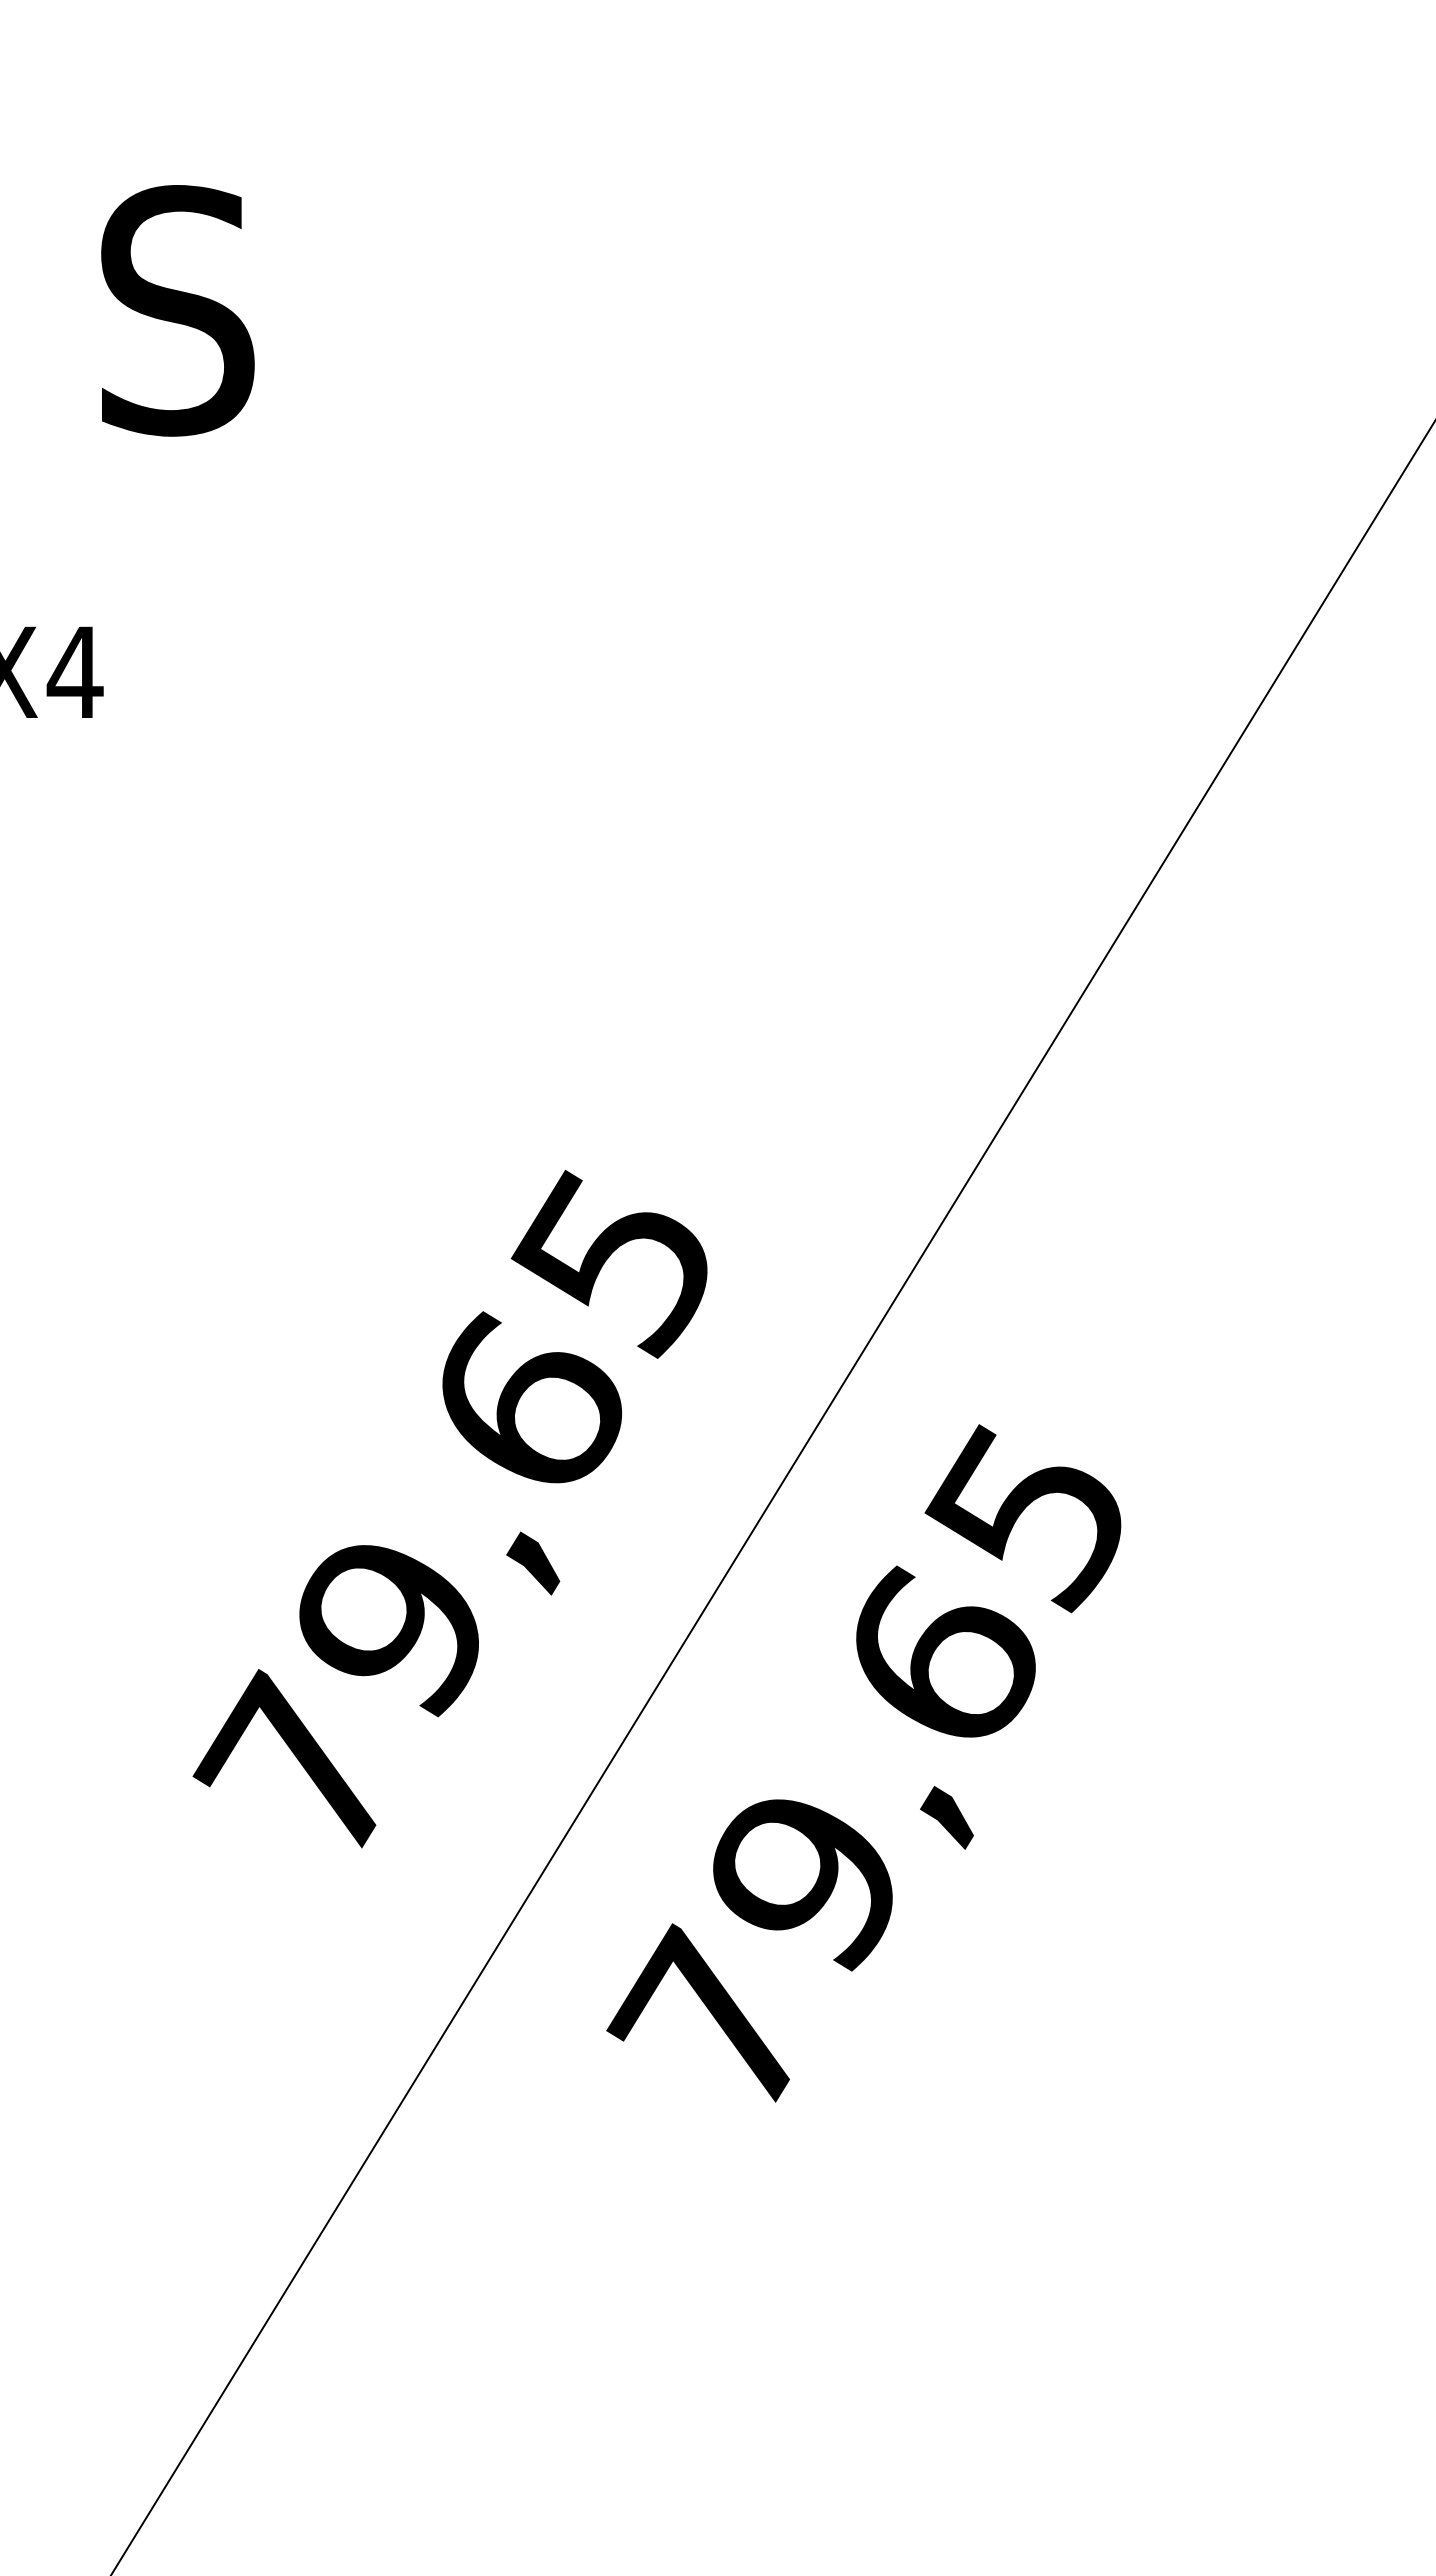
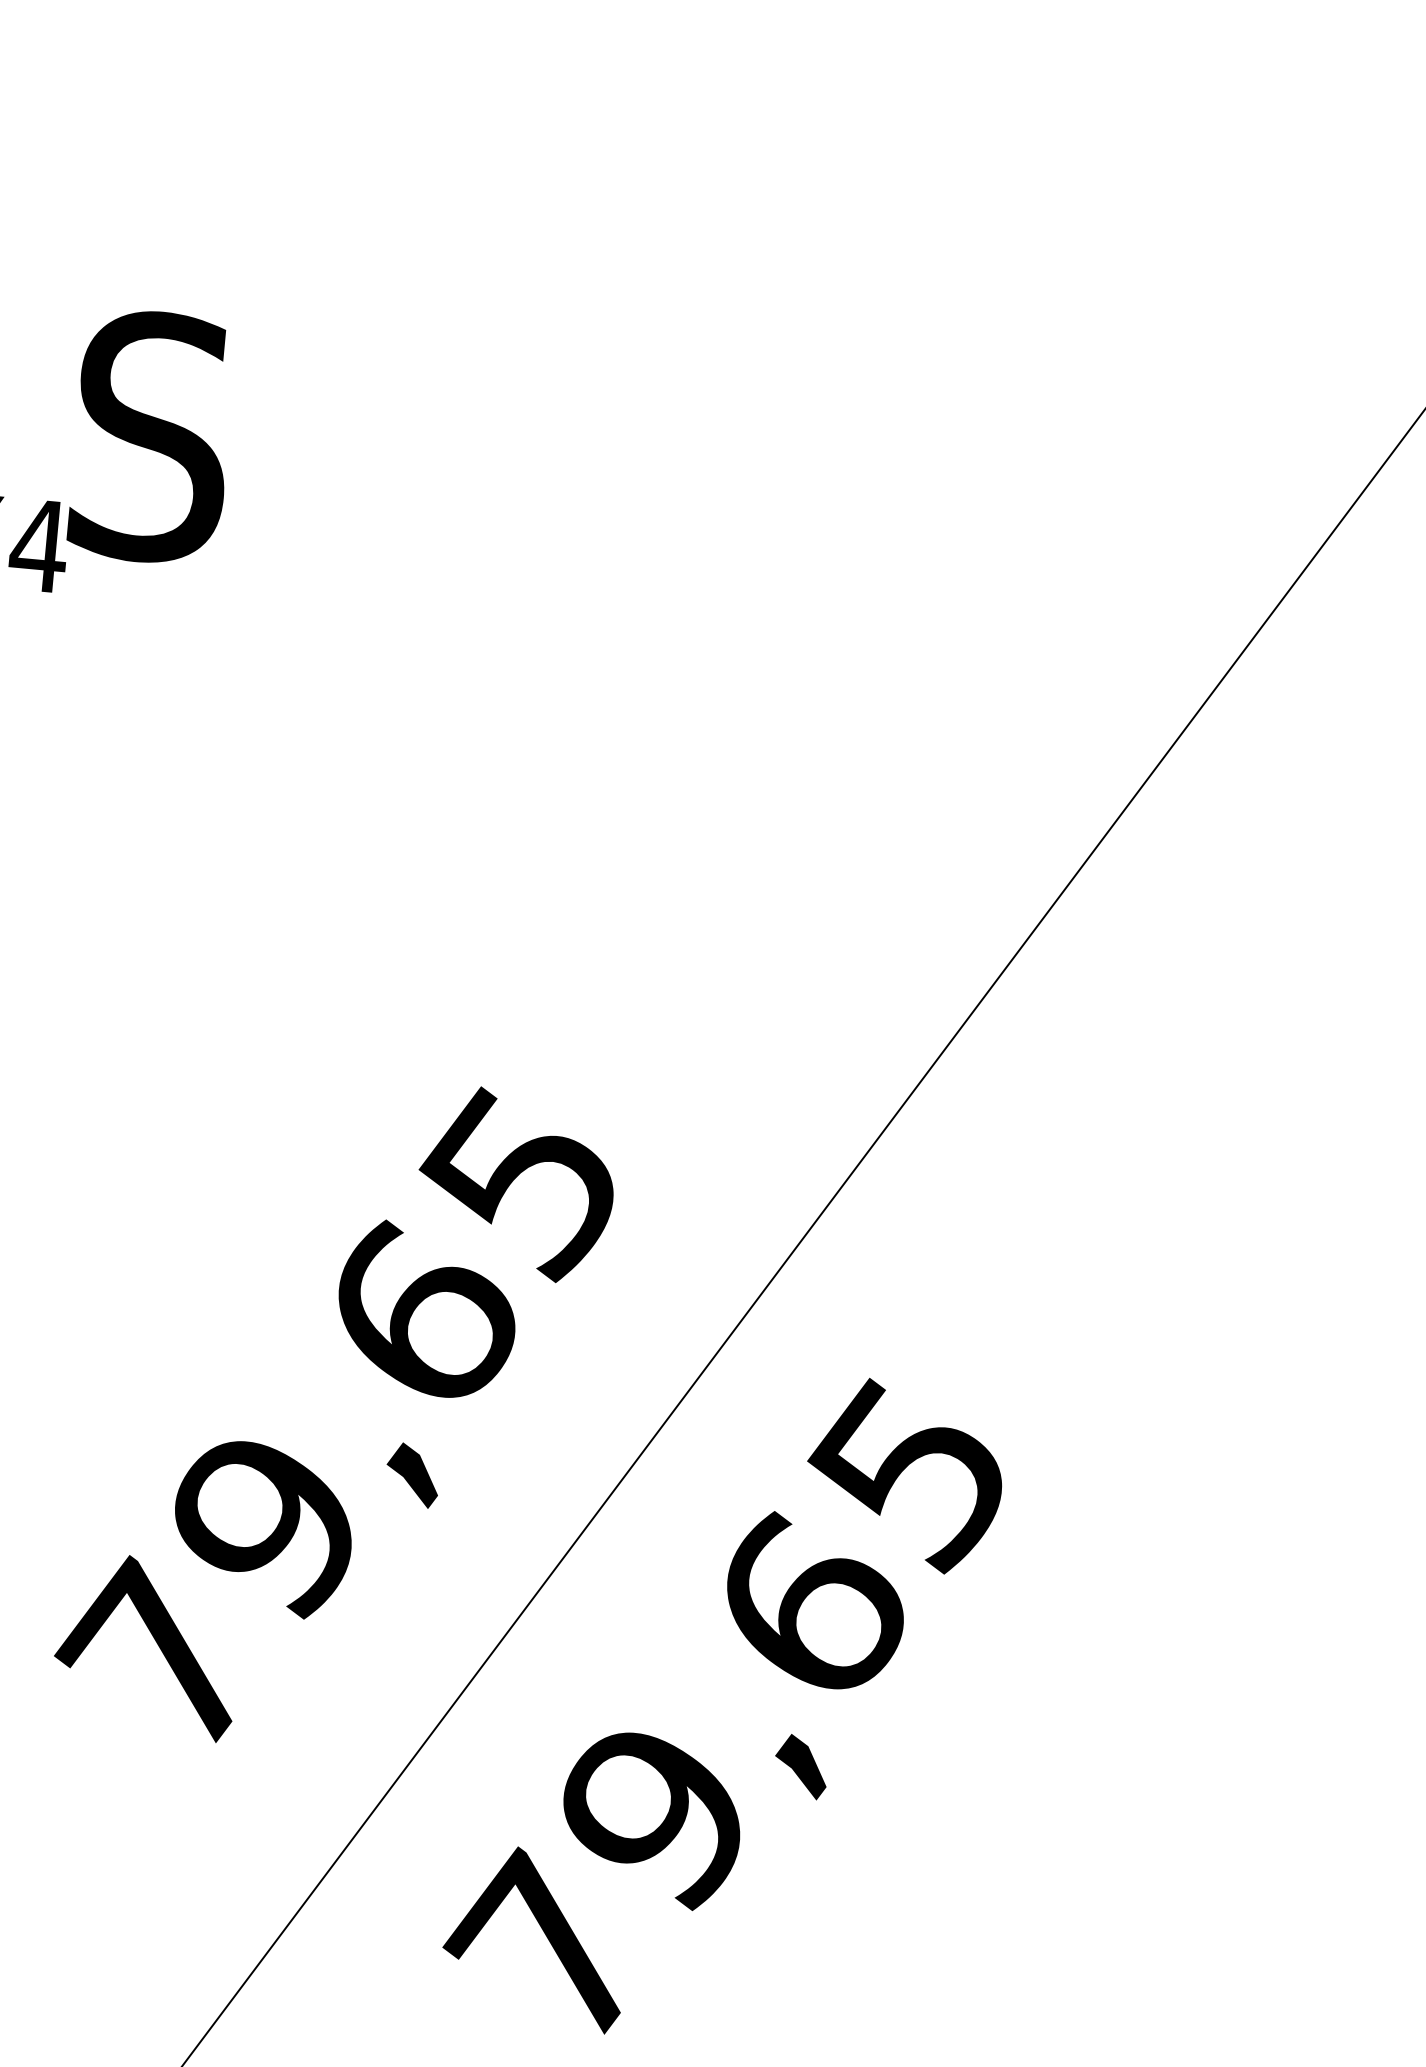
text: (177, 310) -> (151, 436), moved

